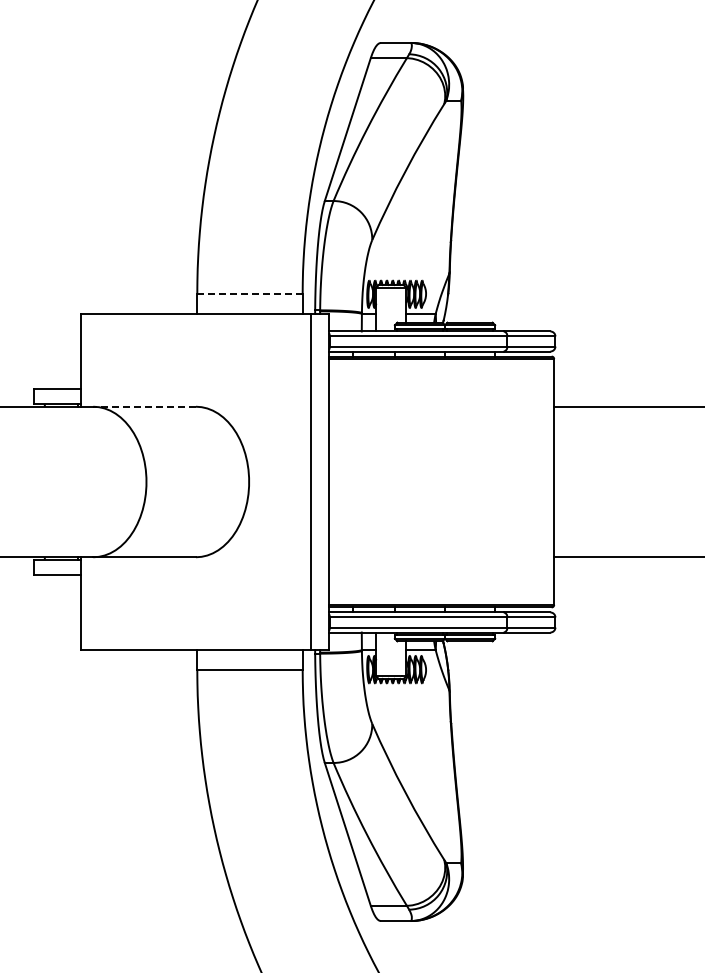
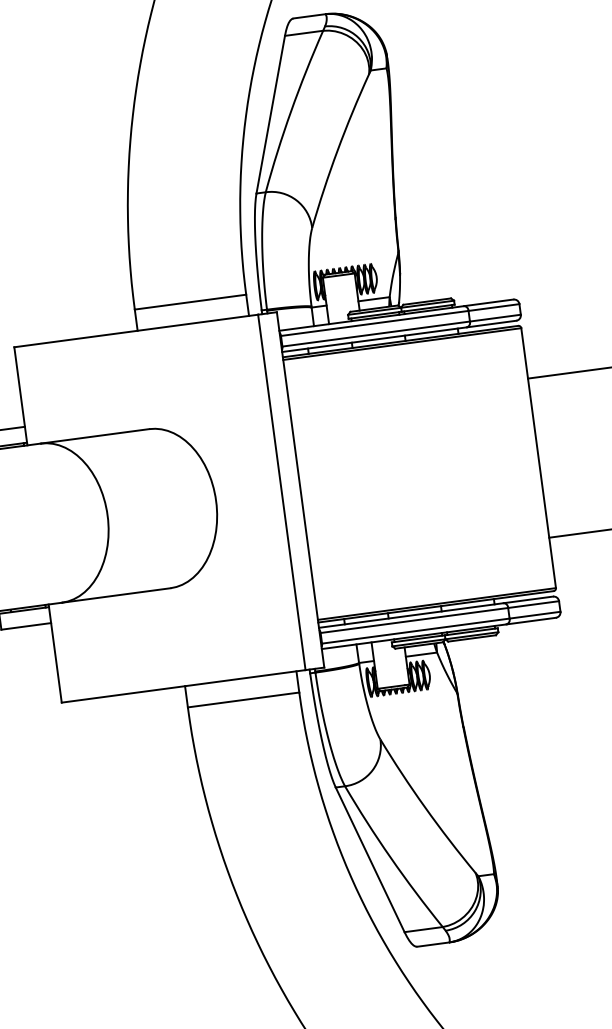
line: (250, 293) -> (190, 301), dashed -> solid
line: (144, 406) -> (94, 436), dashed -> solid

